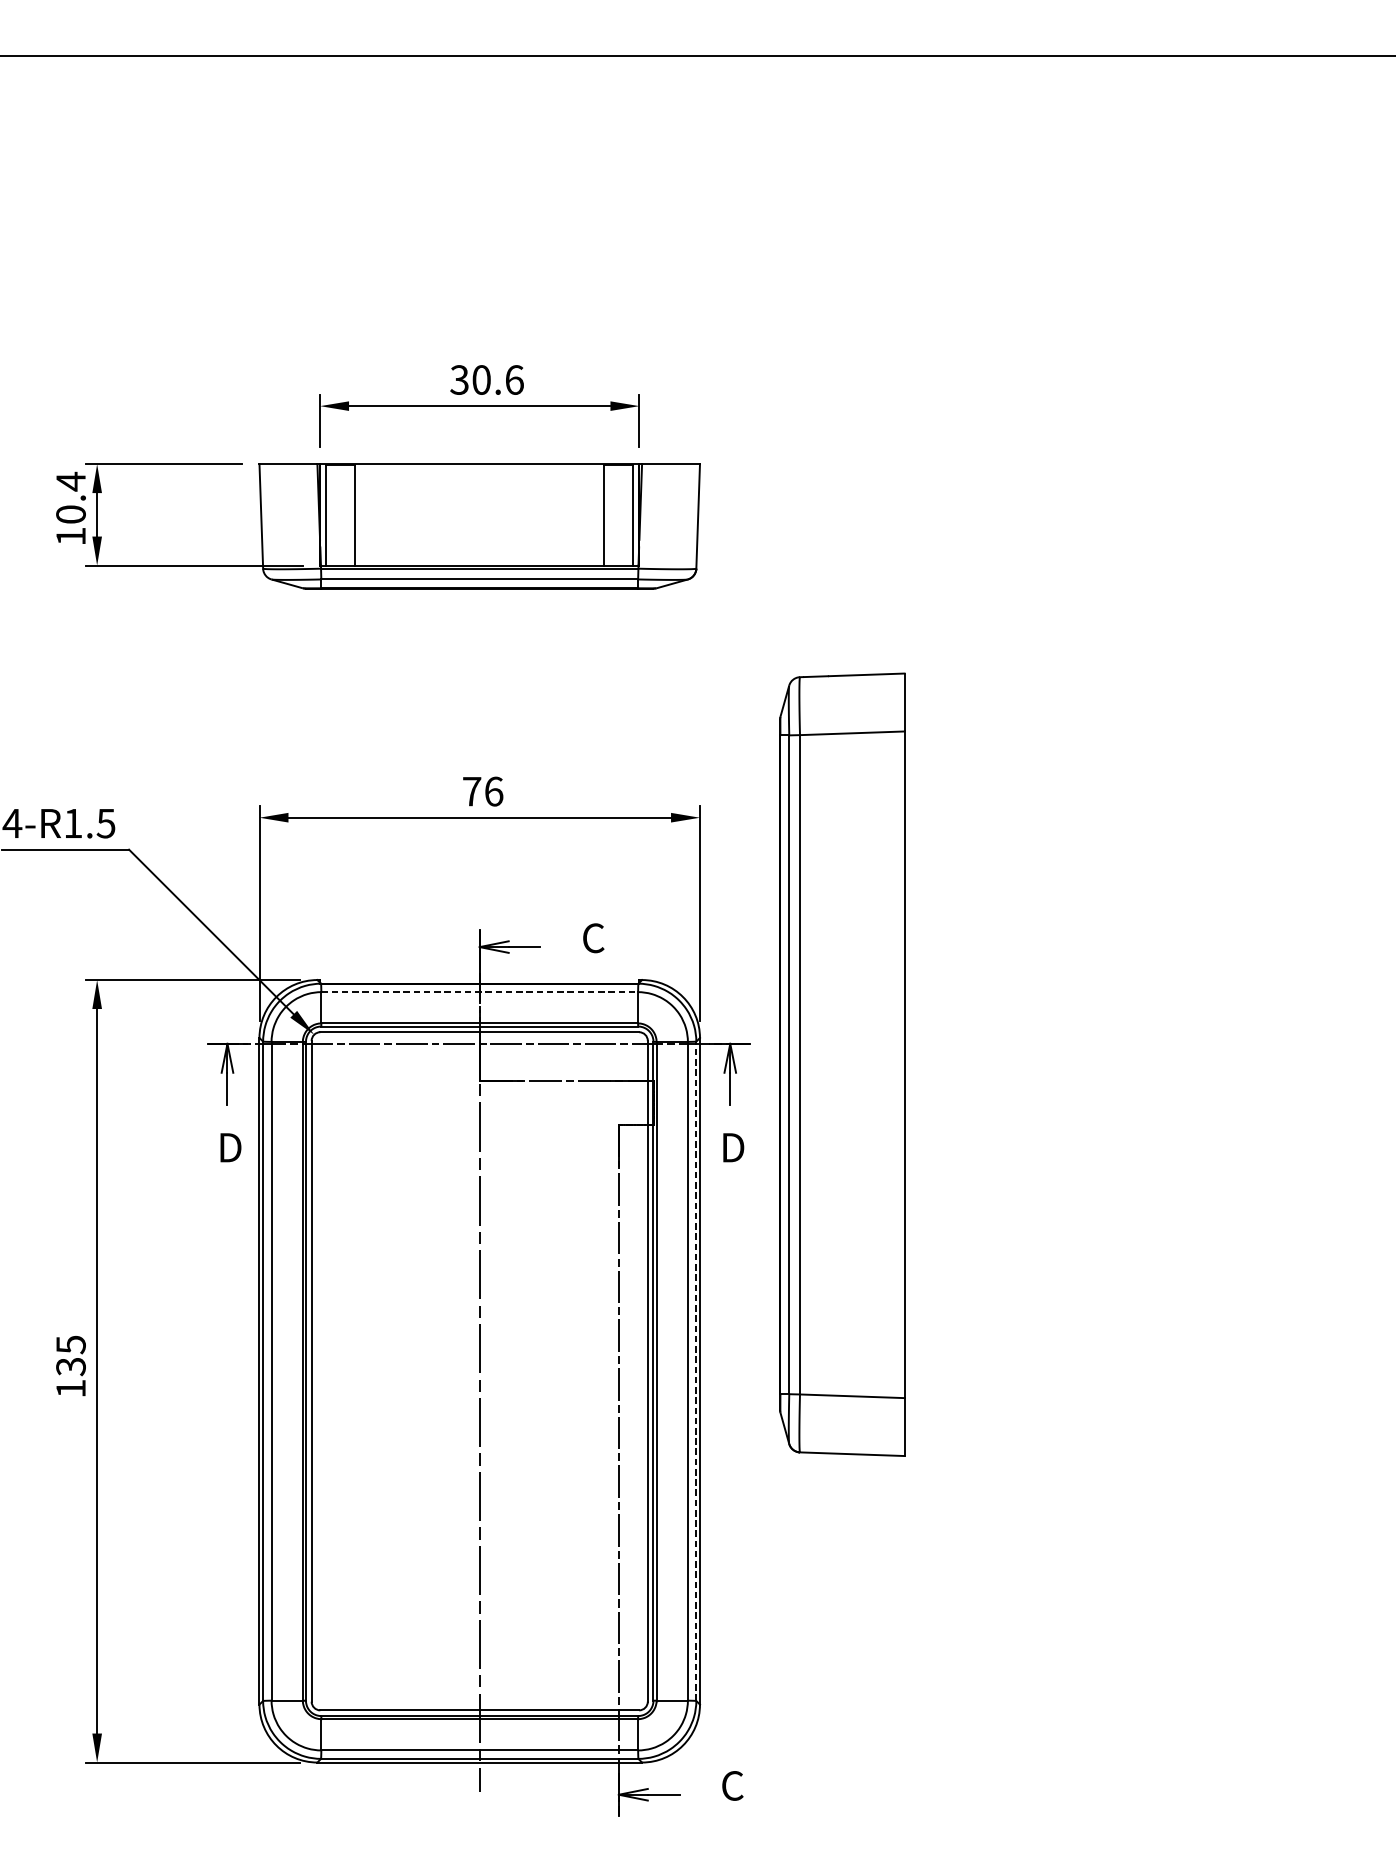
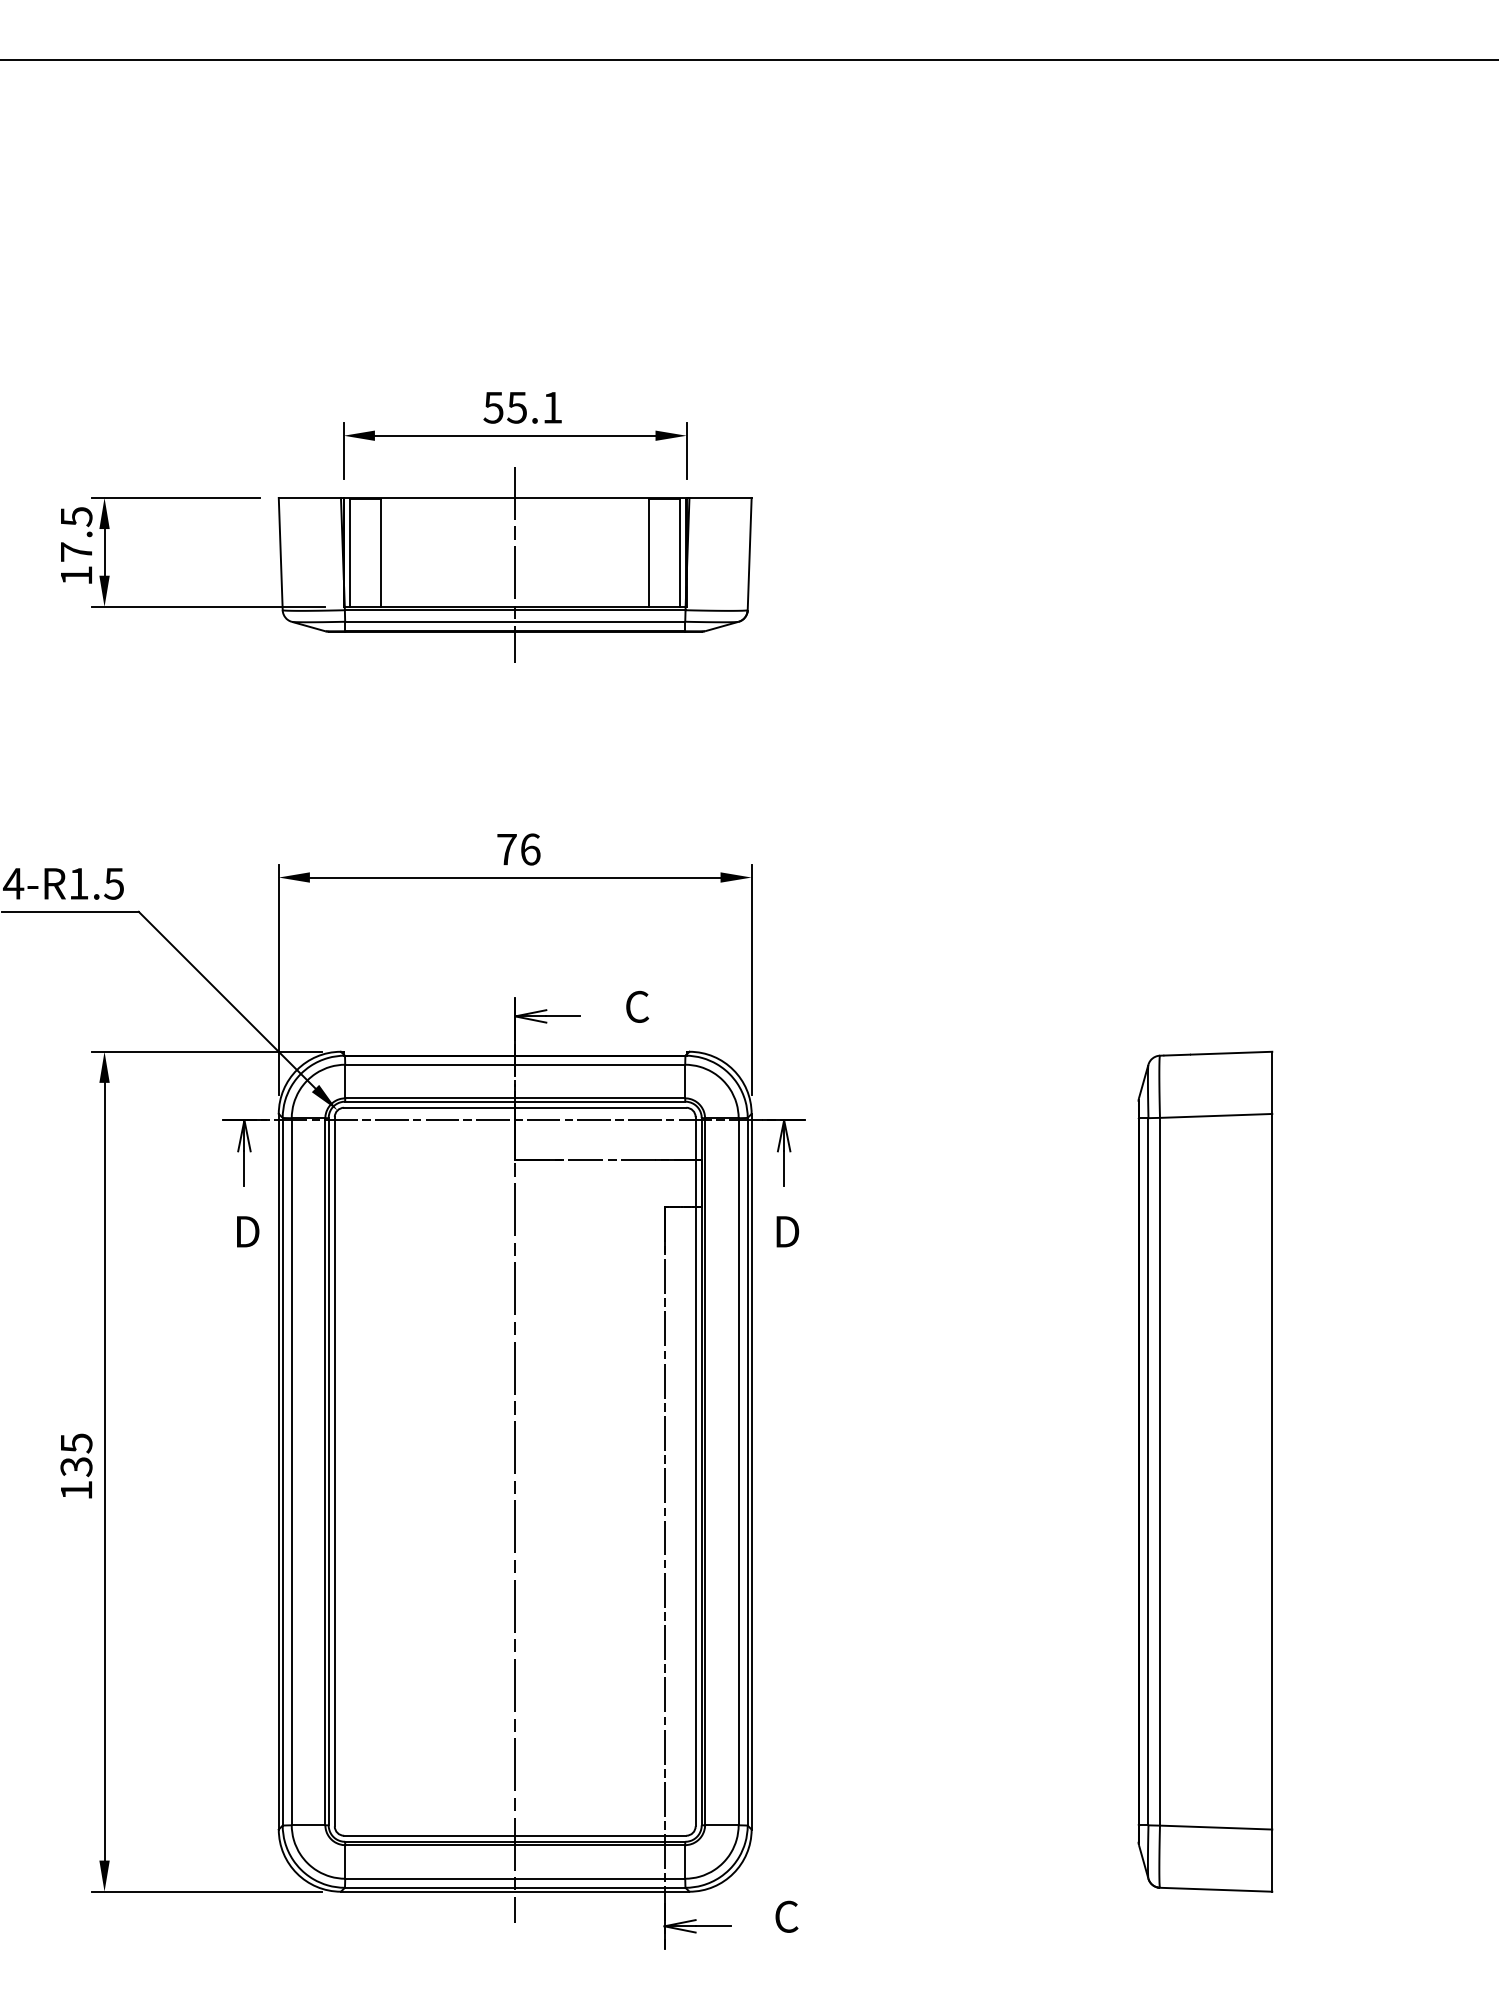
text: (487, 379) -> (523, 407), 30.6 -> 55.1
text: (71, 497) -> (76, 533), 10.4 -> 17.5
line: (480, 526) -> (515, 564), added
line: (480, 991) -> (515, 1064), dashed -> solid
part: (842, 1064) -> (1205, 1471), moved
line: (696, 1371) -> (747, 1471), dashed -> solid

